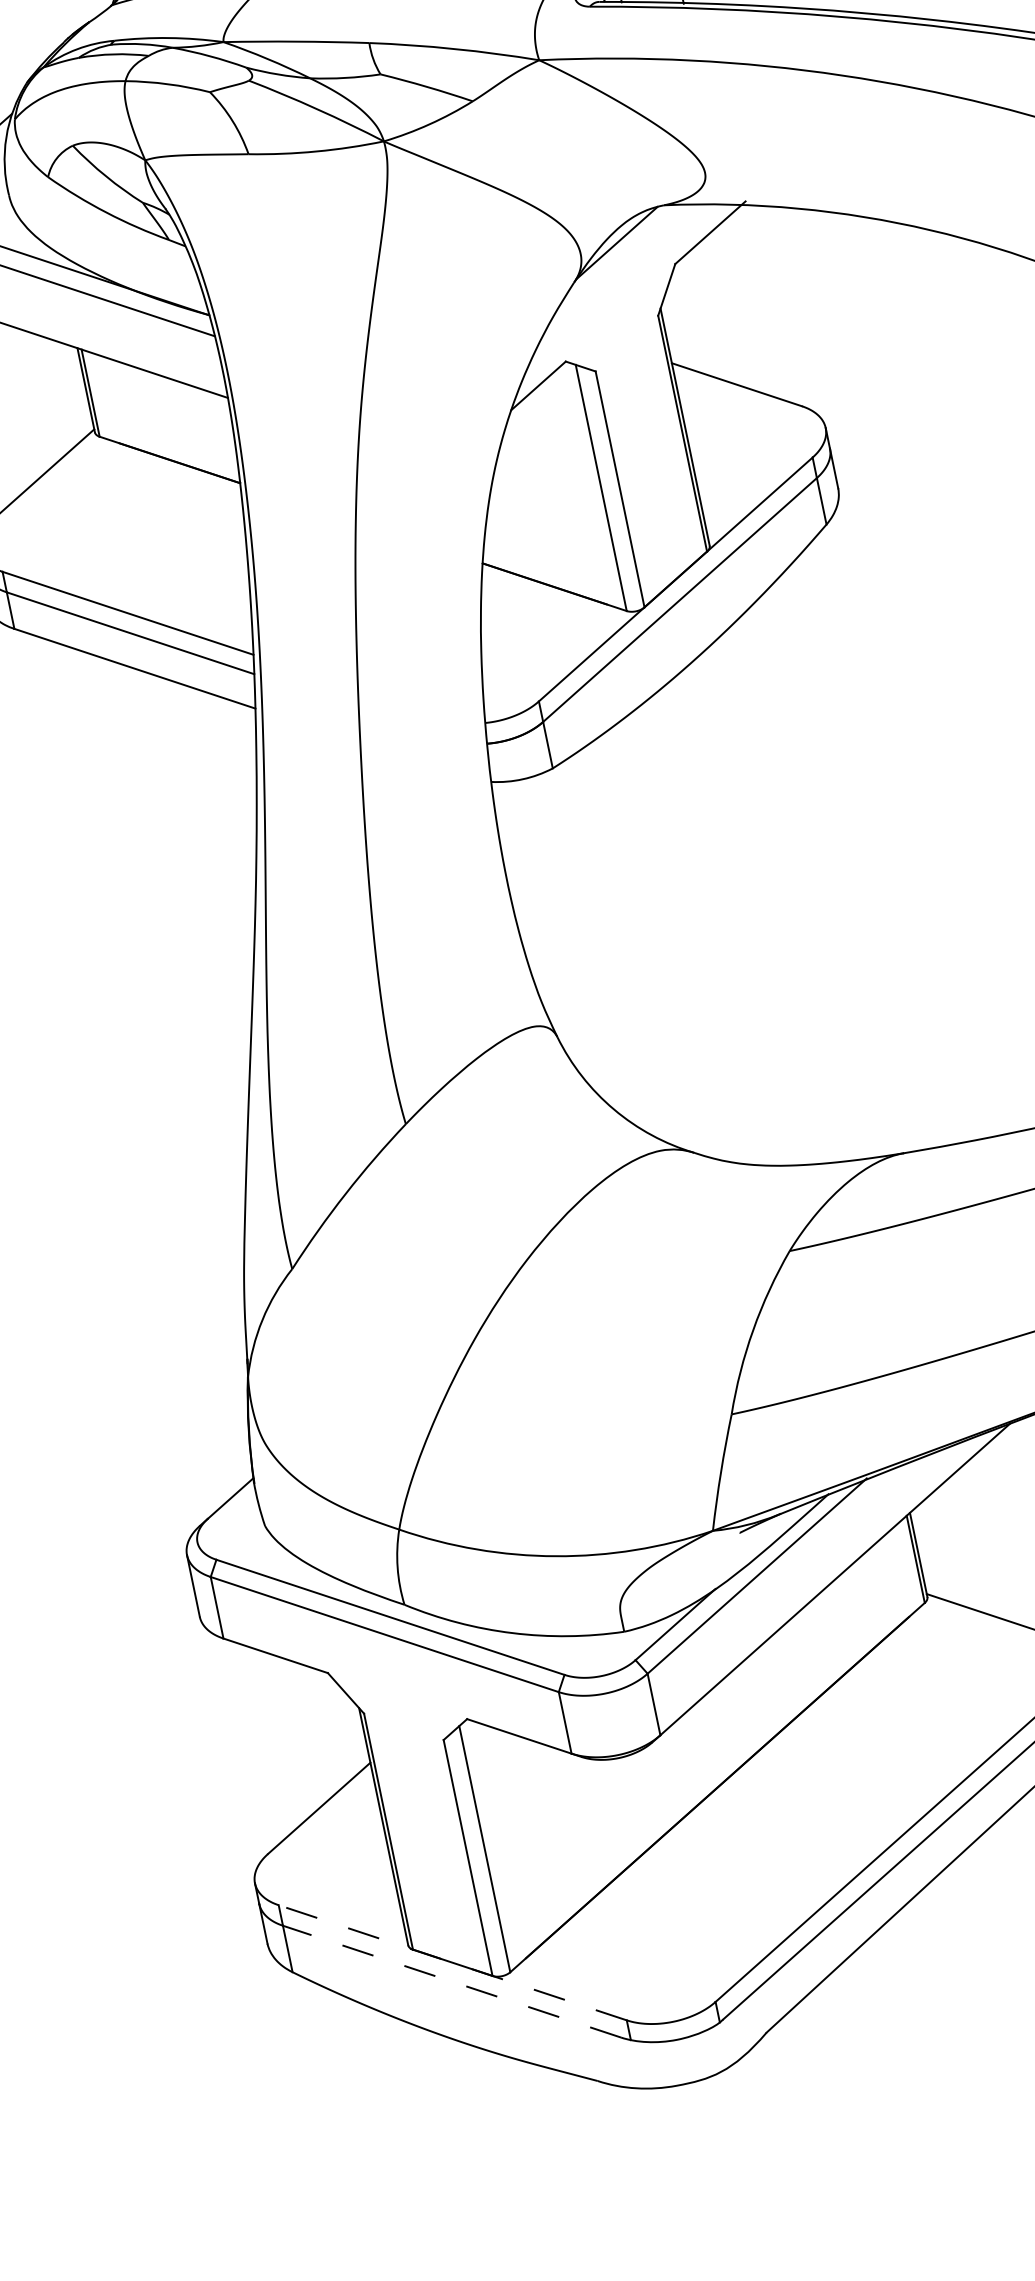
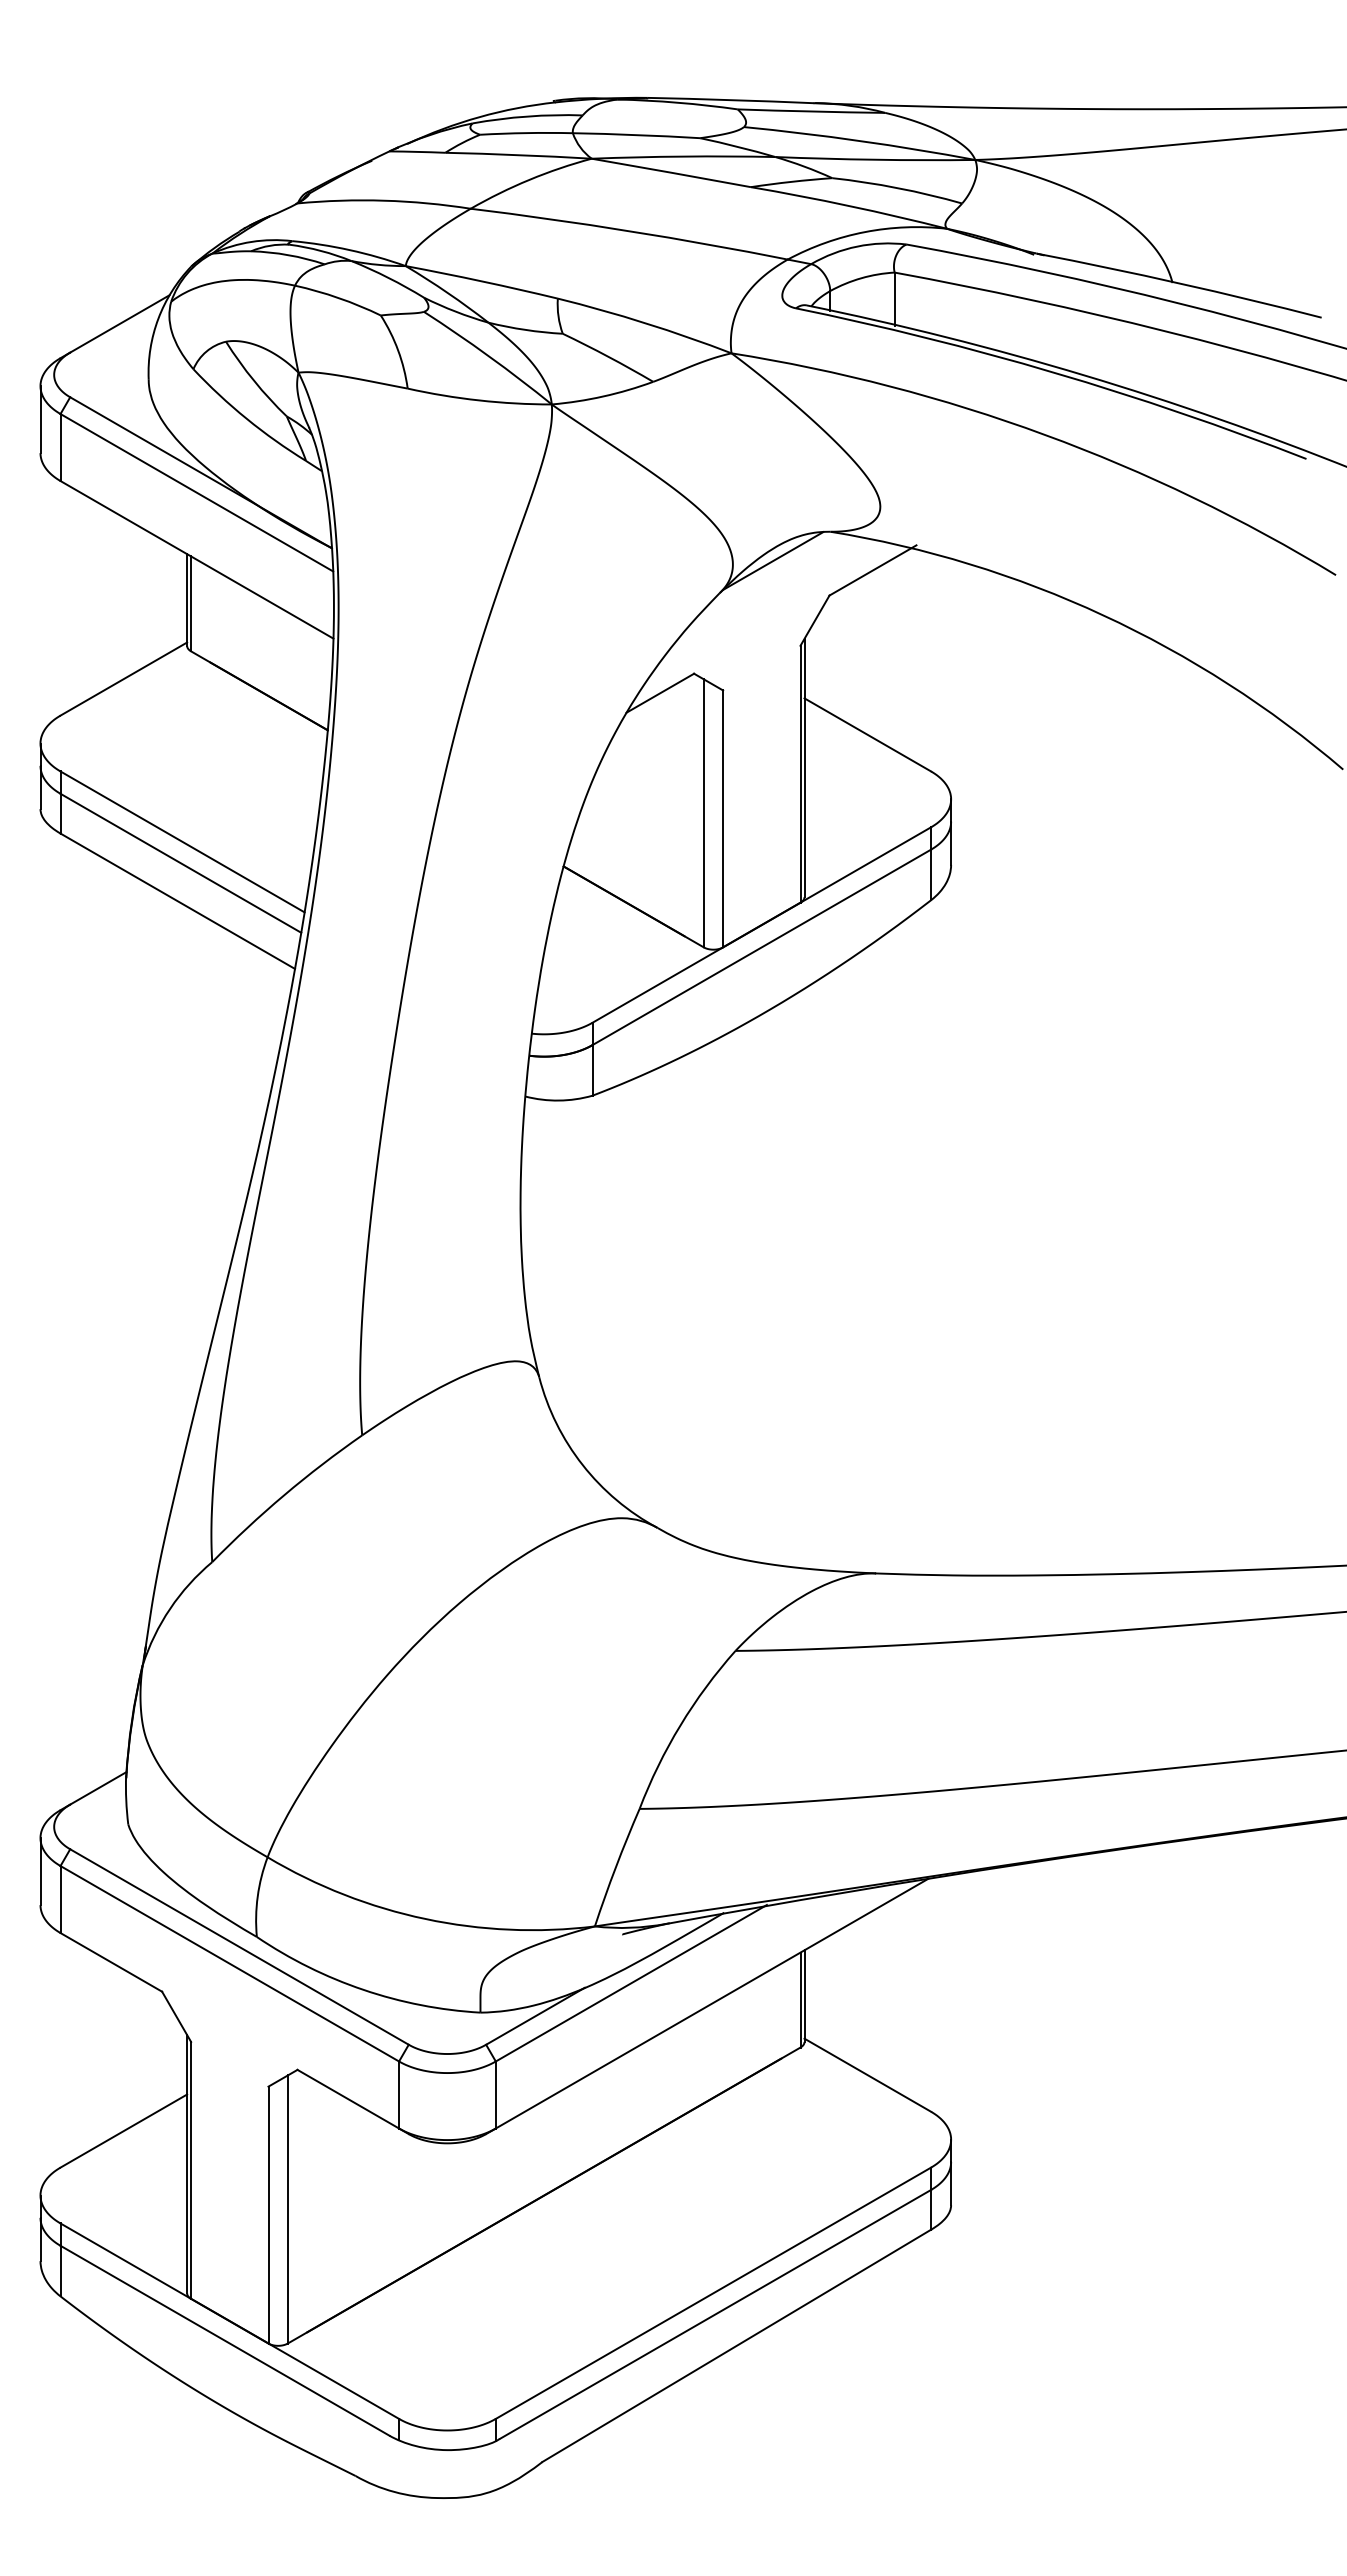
line: (452, 1962) -> (229, 2320), dashed -> solid
line: (451, 1981) -> (224, 2340), dashed -> solid

